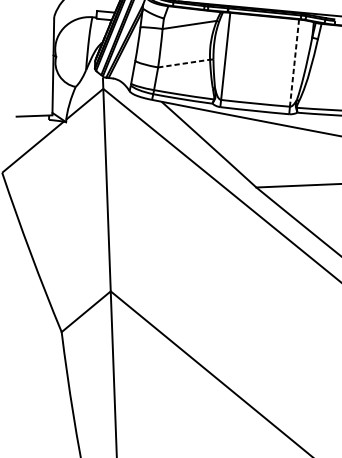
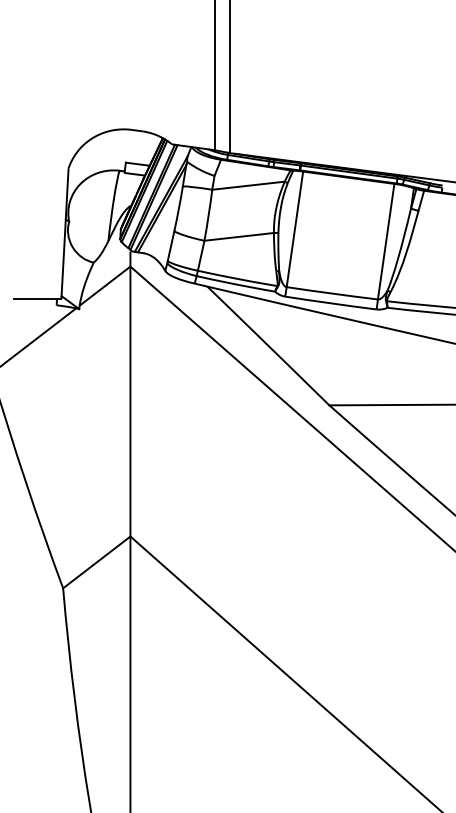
line: (184, 63) -> (239, 236), dashed -> solid
line: (294, 63) -> (386, 242), dashed -> solid

